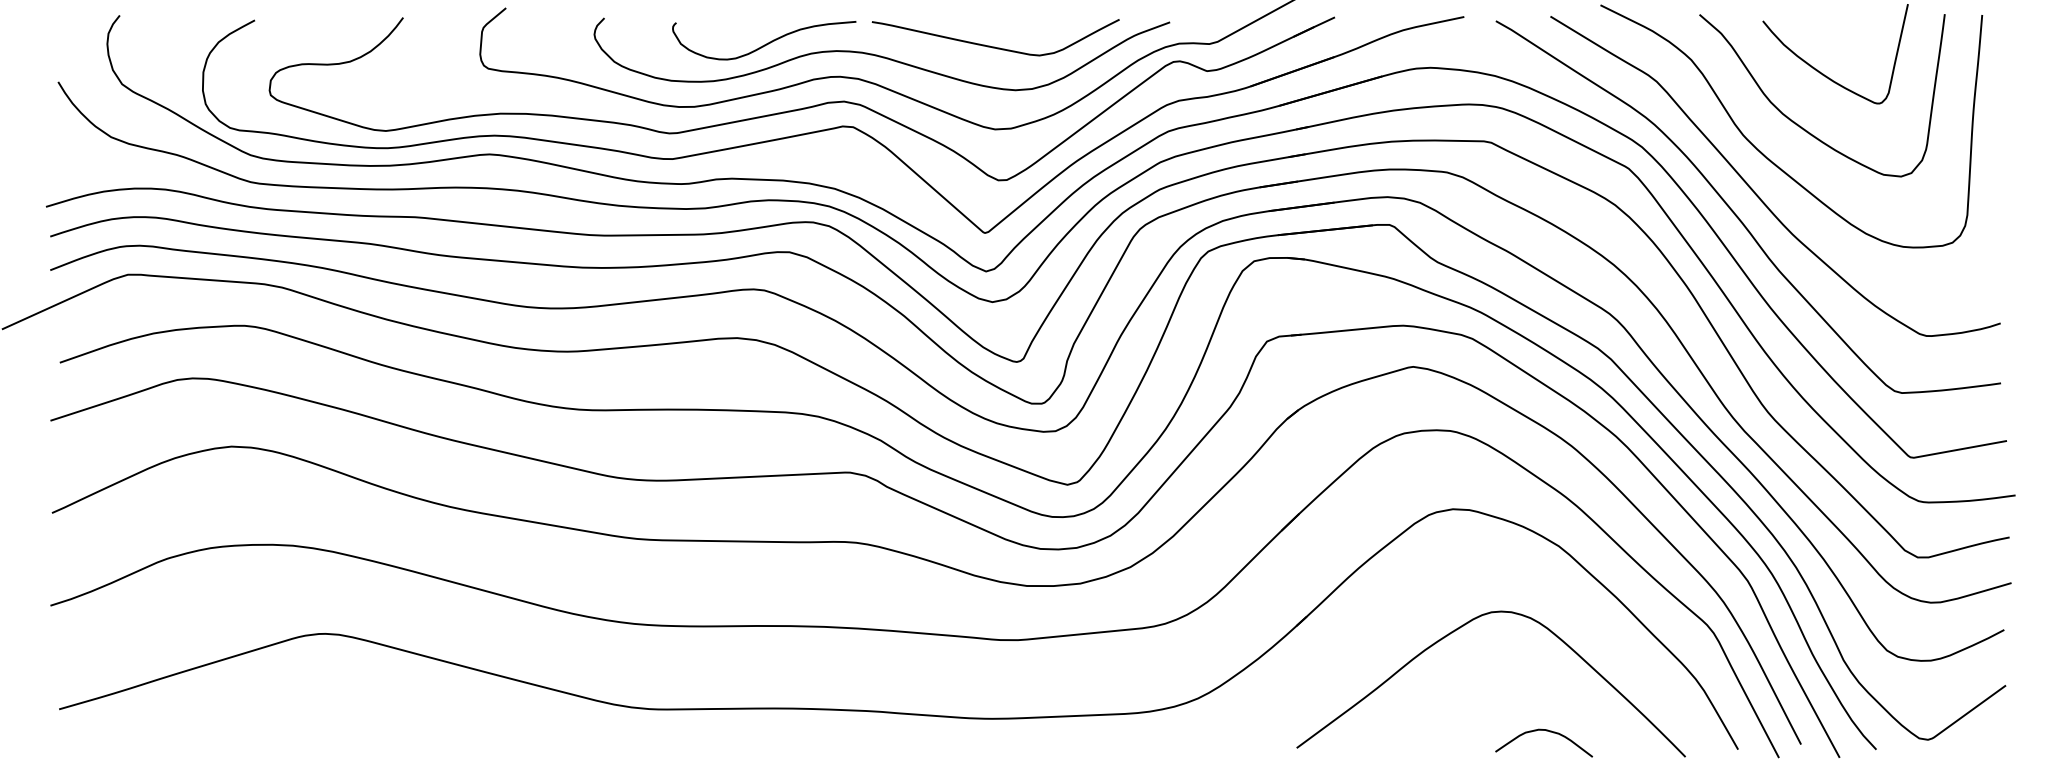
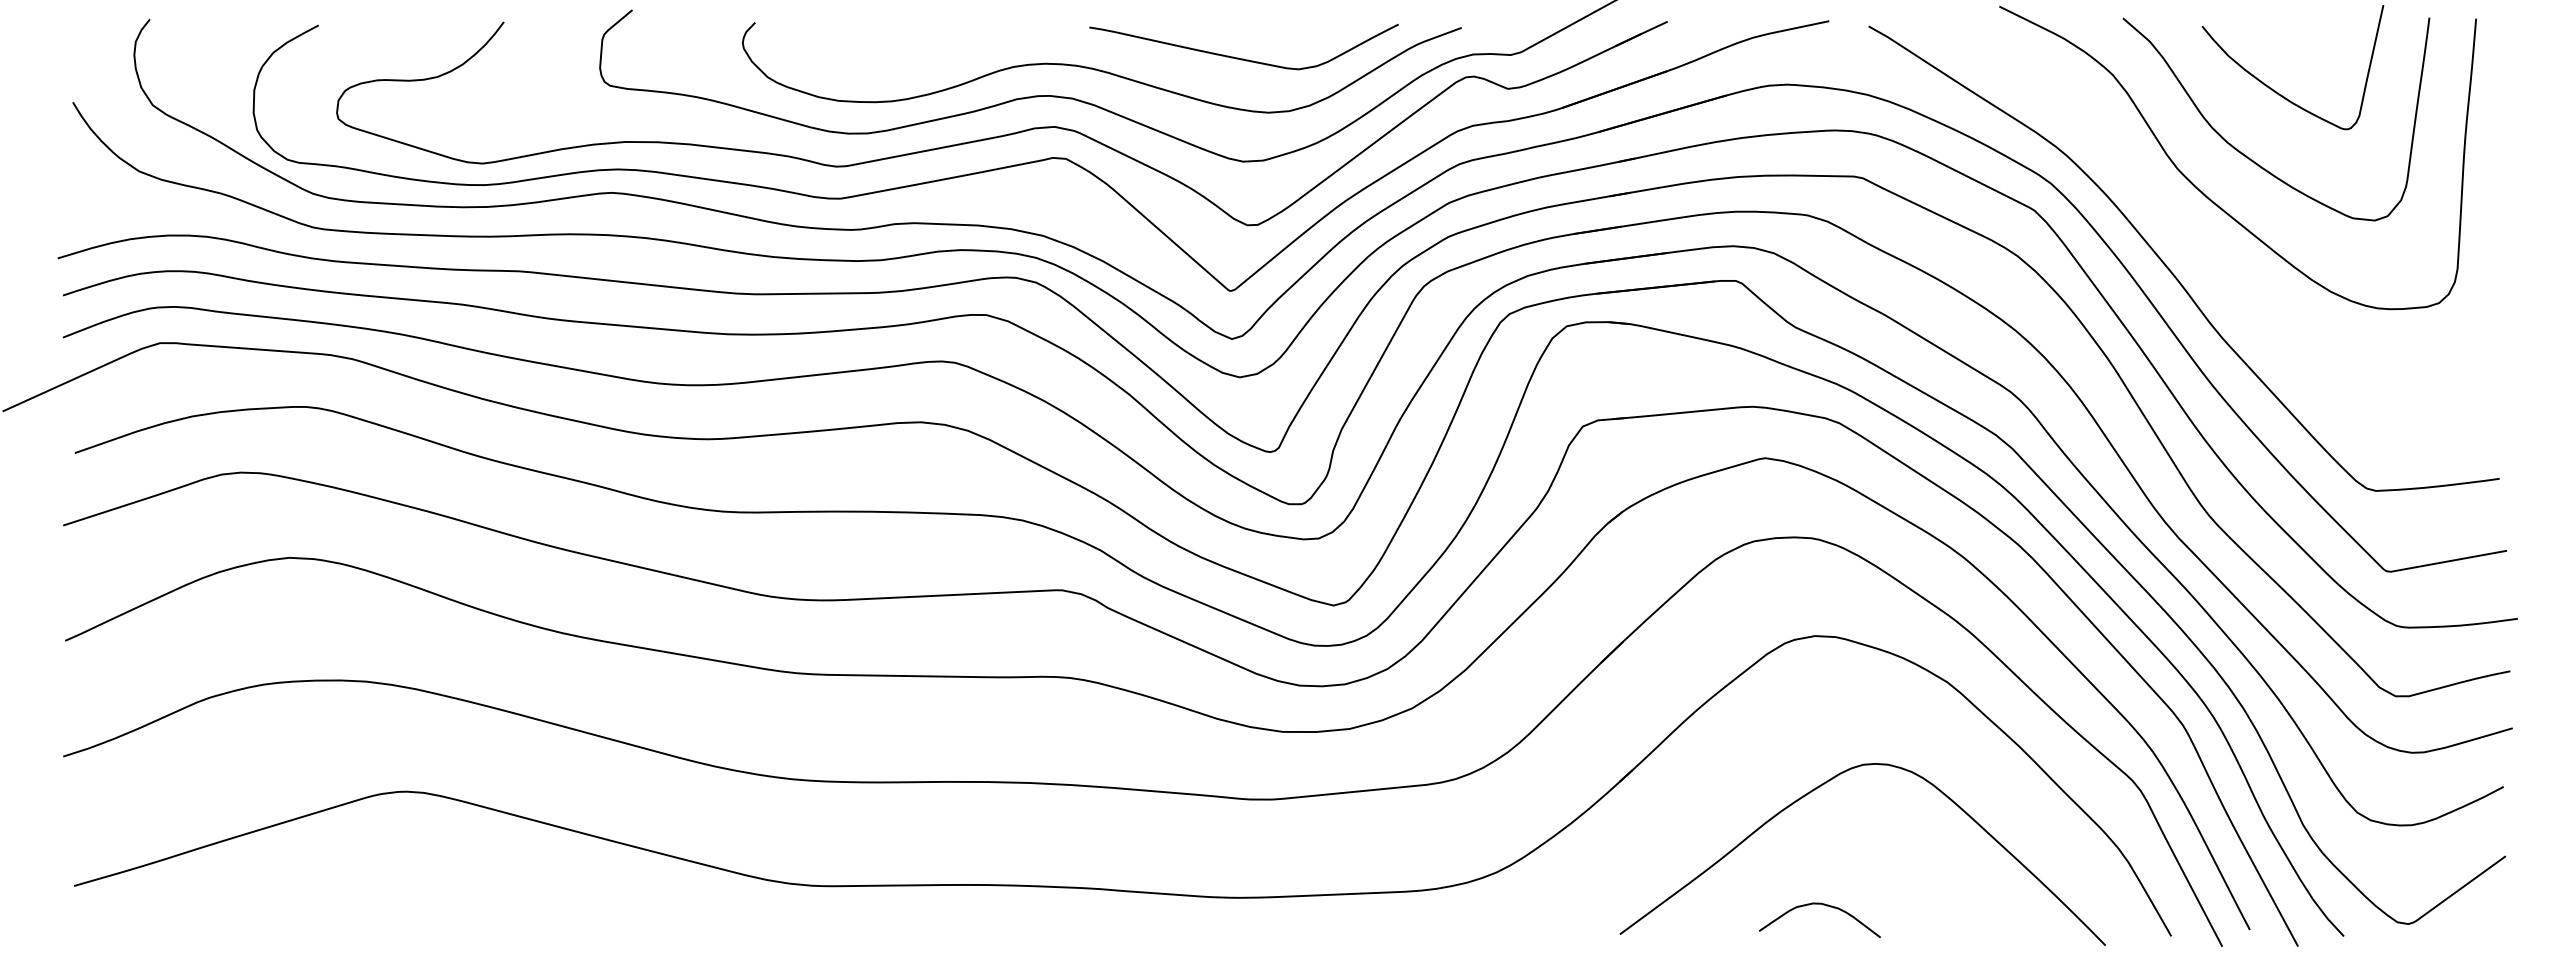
curve: (766, 43) -> (957, 54), removed
curve: (1755, 191) -> (2192, 239), removed
curve: (1546, 731) -> (1823, 905), moved

